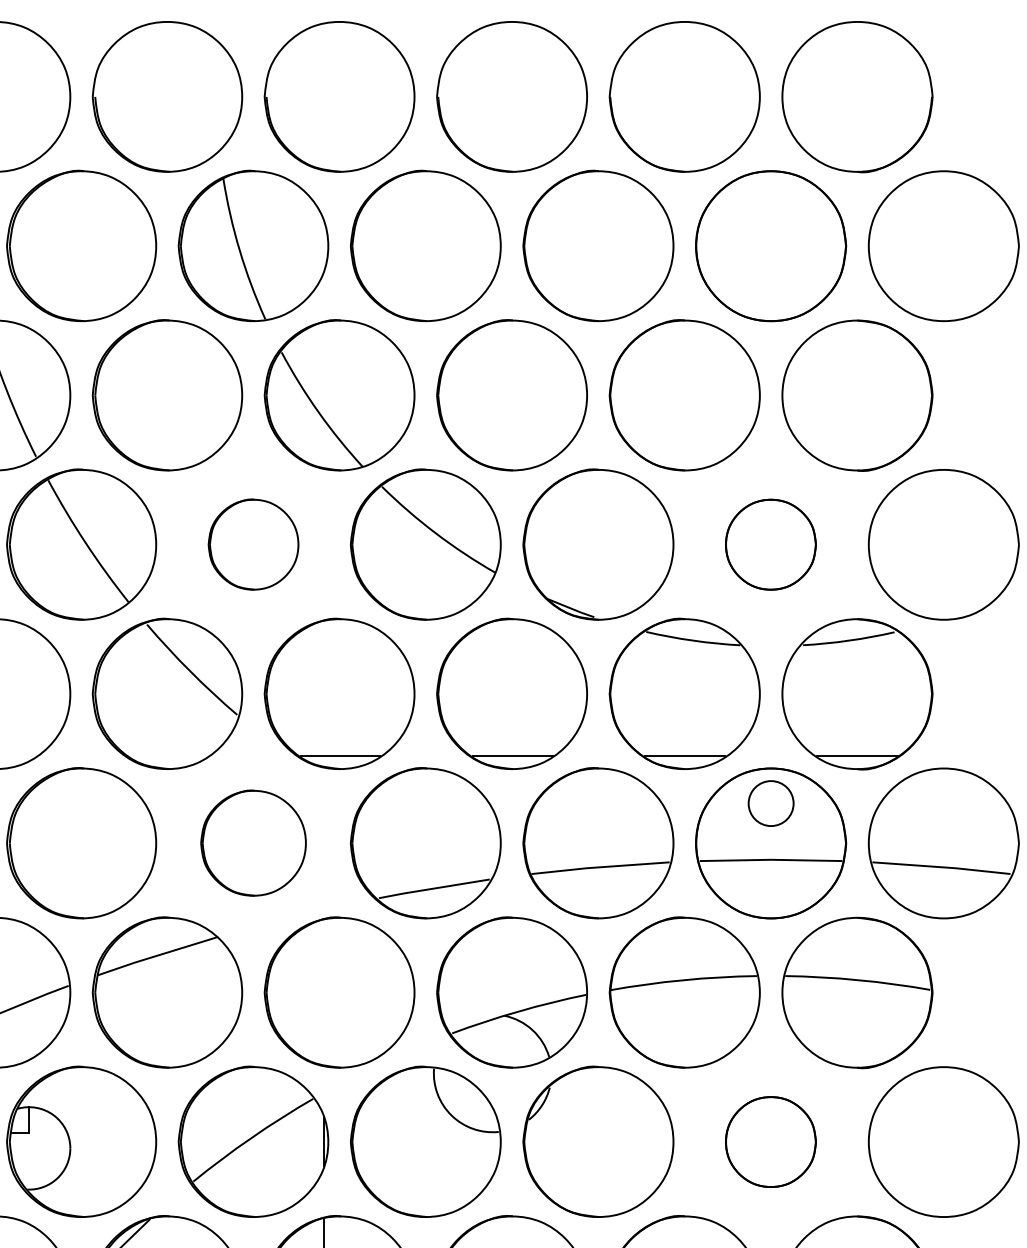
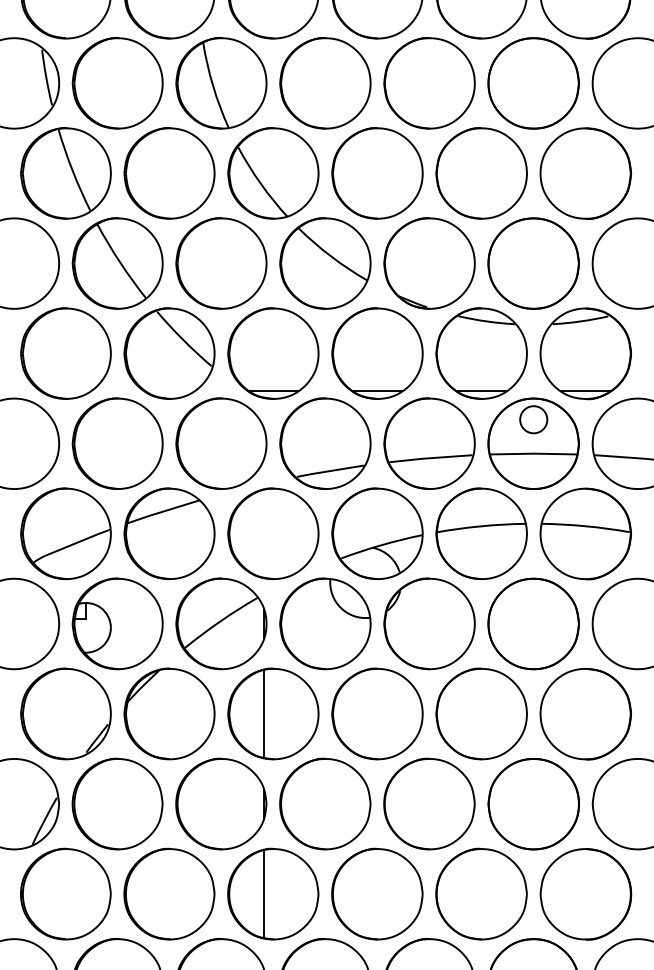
part: (253, 544) -> (221, 263), size x1.67
part: (770, 544) -> (533, 263), size x1.67
part: (253, 842) -> (221, 443), size x1.43
part: (770, 1141) -> (533, 623), size x1.67

